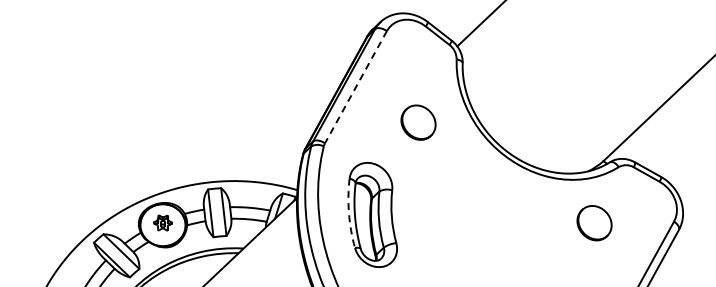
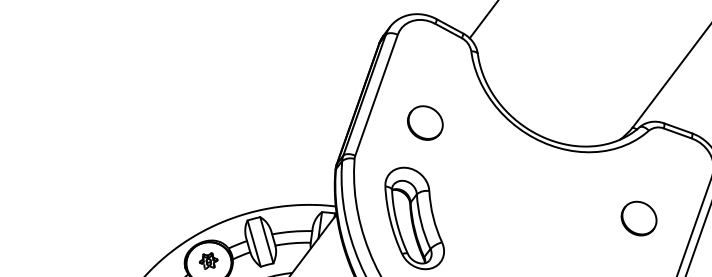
line: (355, 87) -> (376, 95), dashed -> solid
part: (418, 122) -> (425, 122), moved
arc: (348, 213) -> (390, 221), dashed -> solid
part: (594, 223) -> (639, 218), moved

